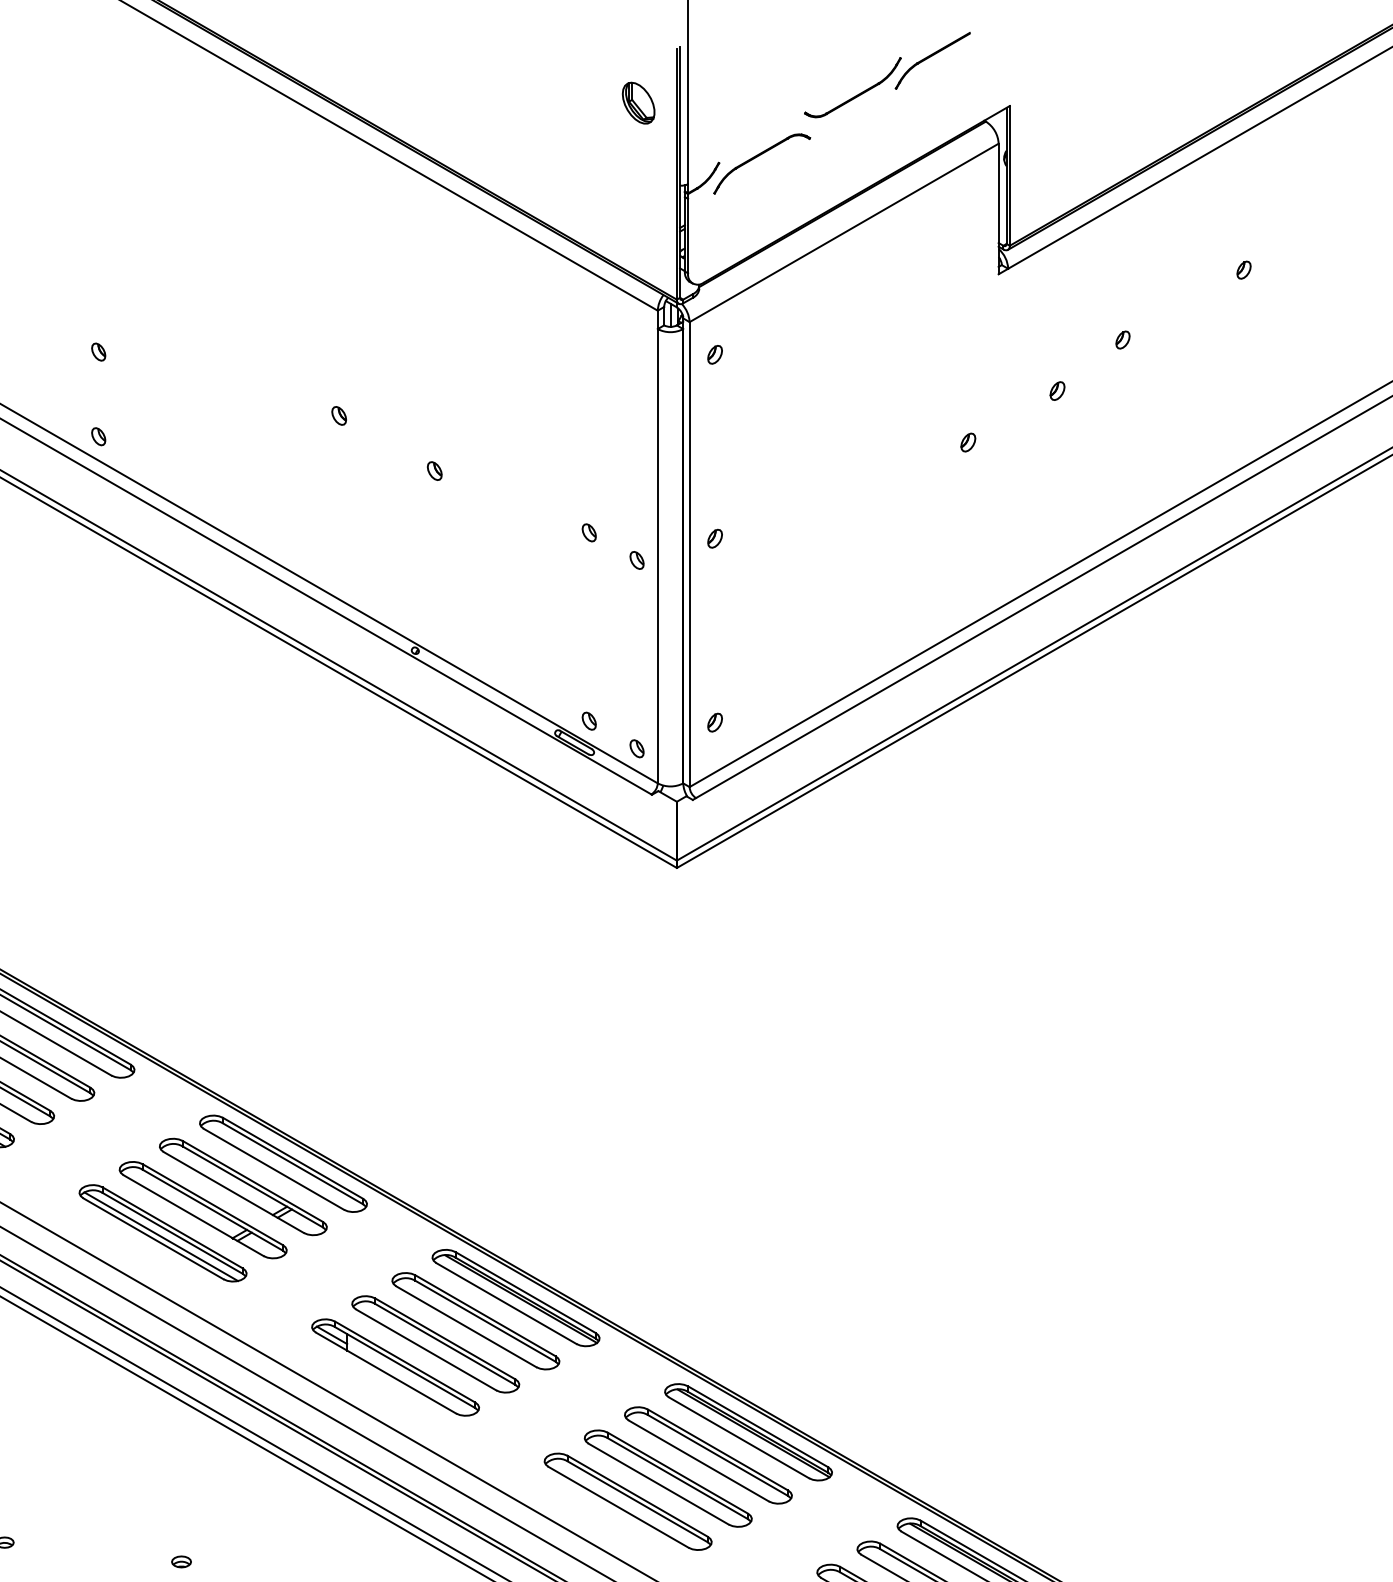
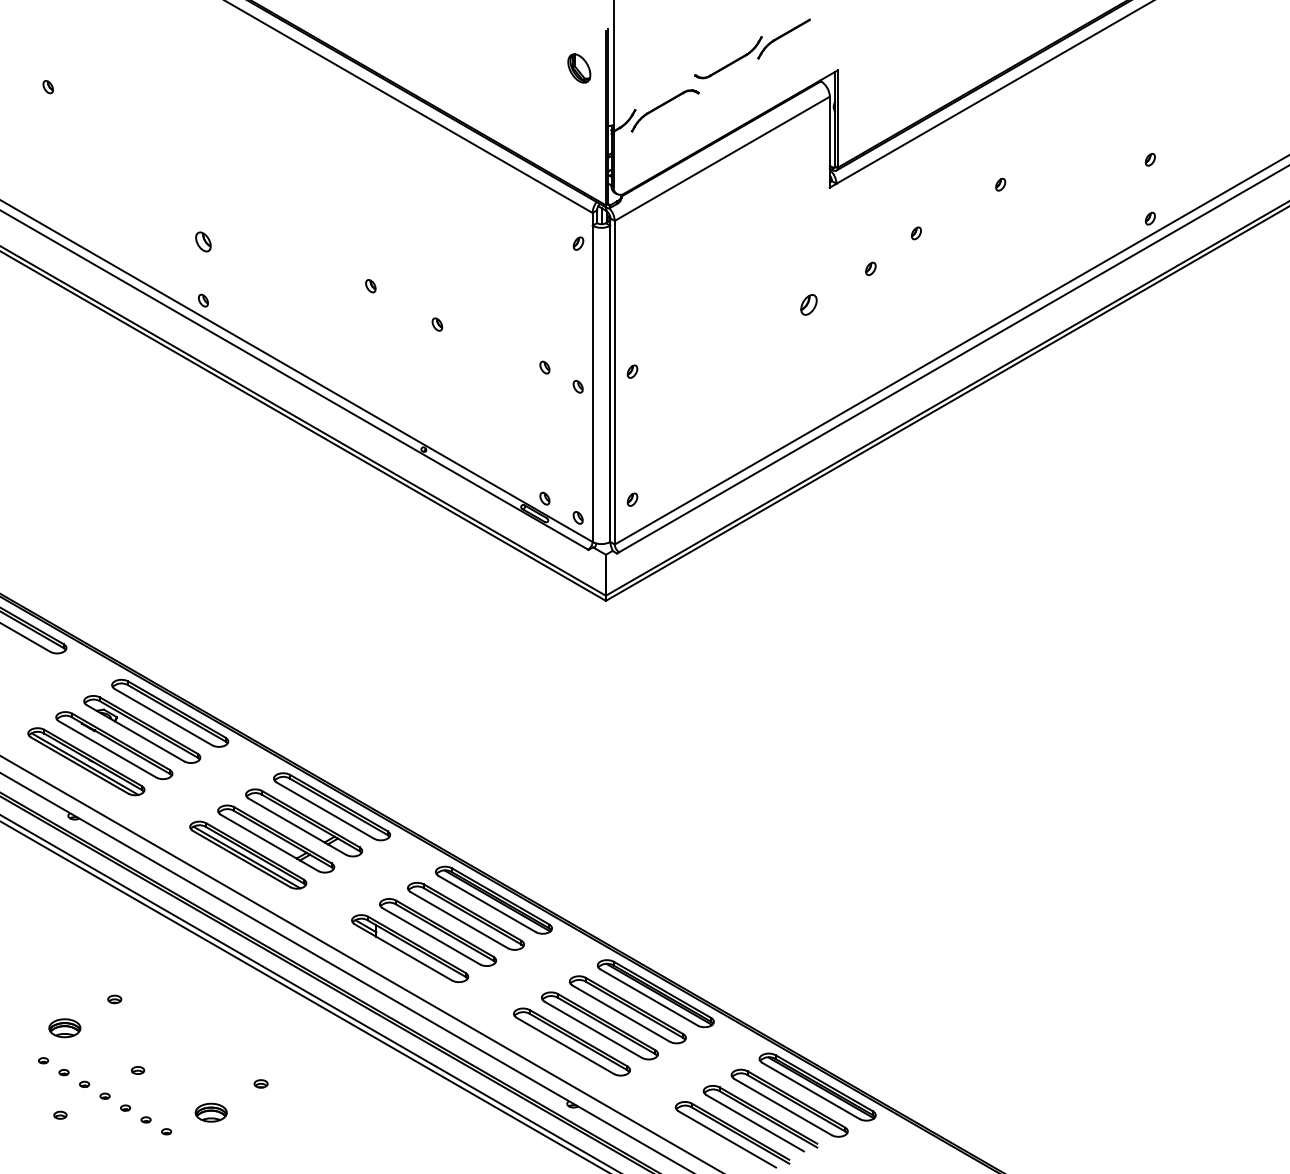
part: (98, 351) -> (203, 241), size x1.6
part: (715, 354) -> (578, 243), moved
part: (967, 442) -> (808, 304), size x1.6

